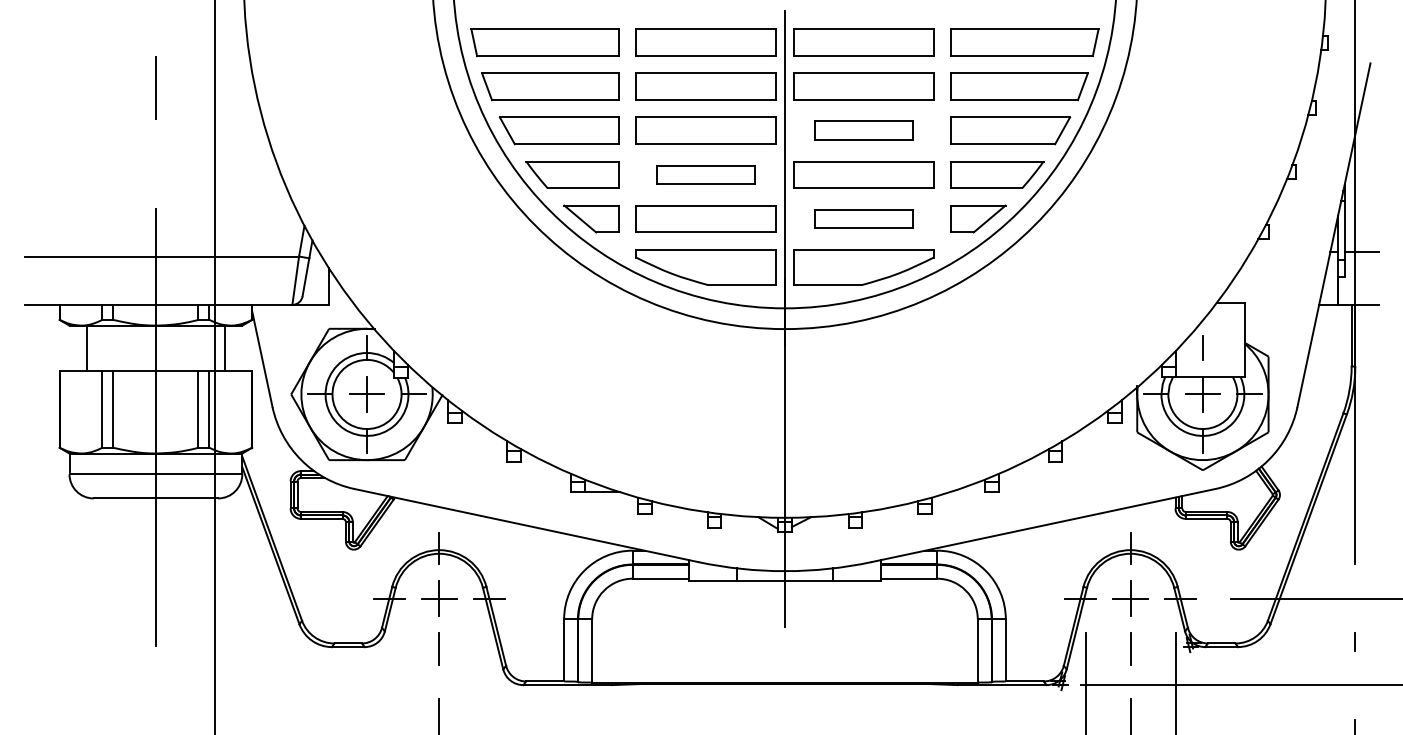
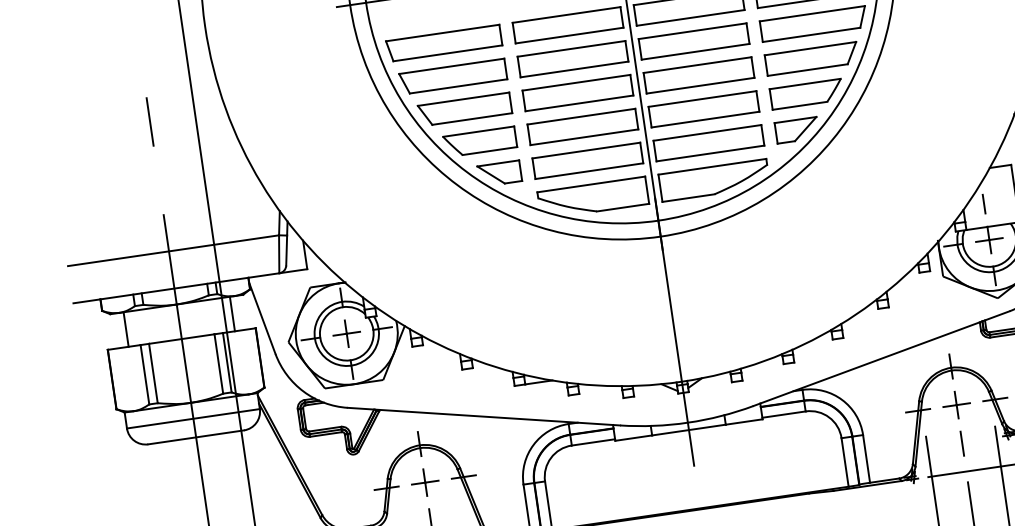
part: (863, 130) -> (698, 75), size x1.43
part: (705, 174) -> (582, 126), size x1.43
part: (863, 218) -> (708, 142), size x1.43

